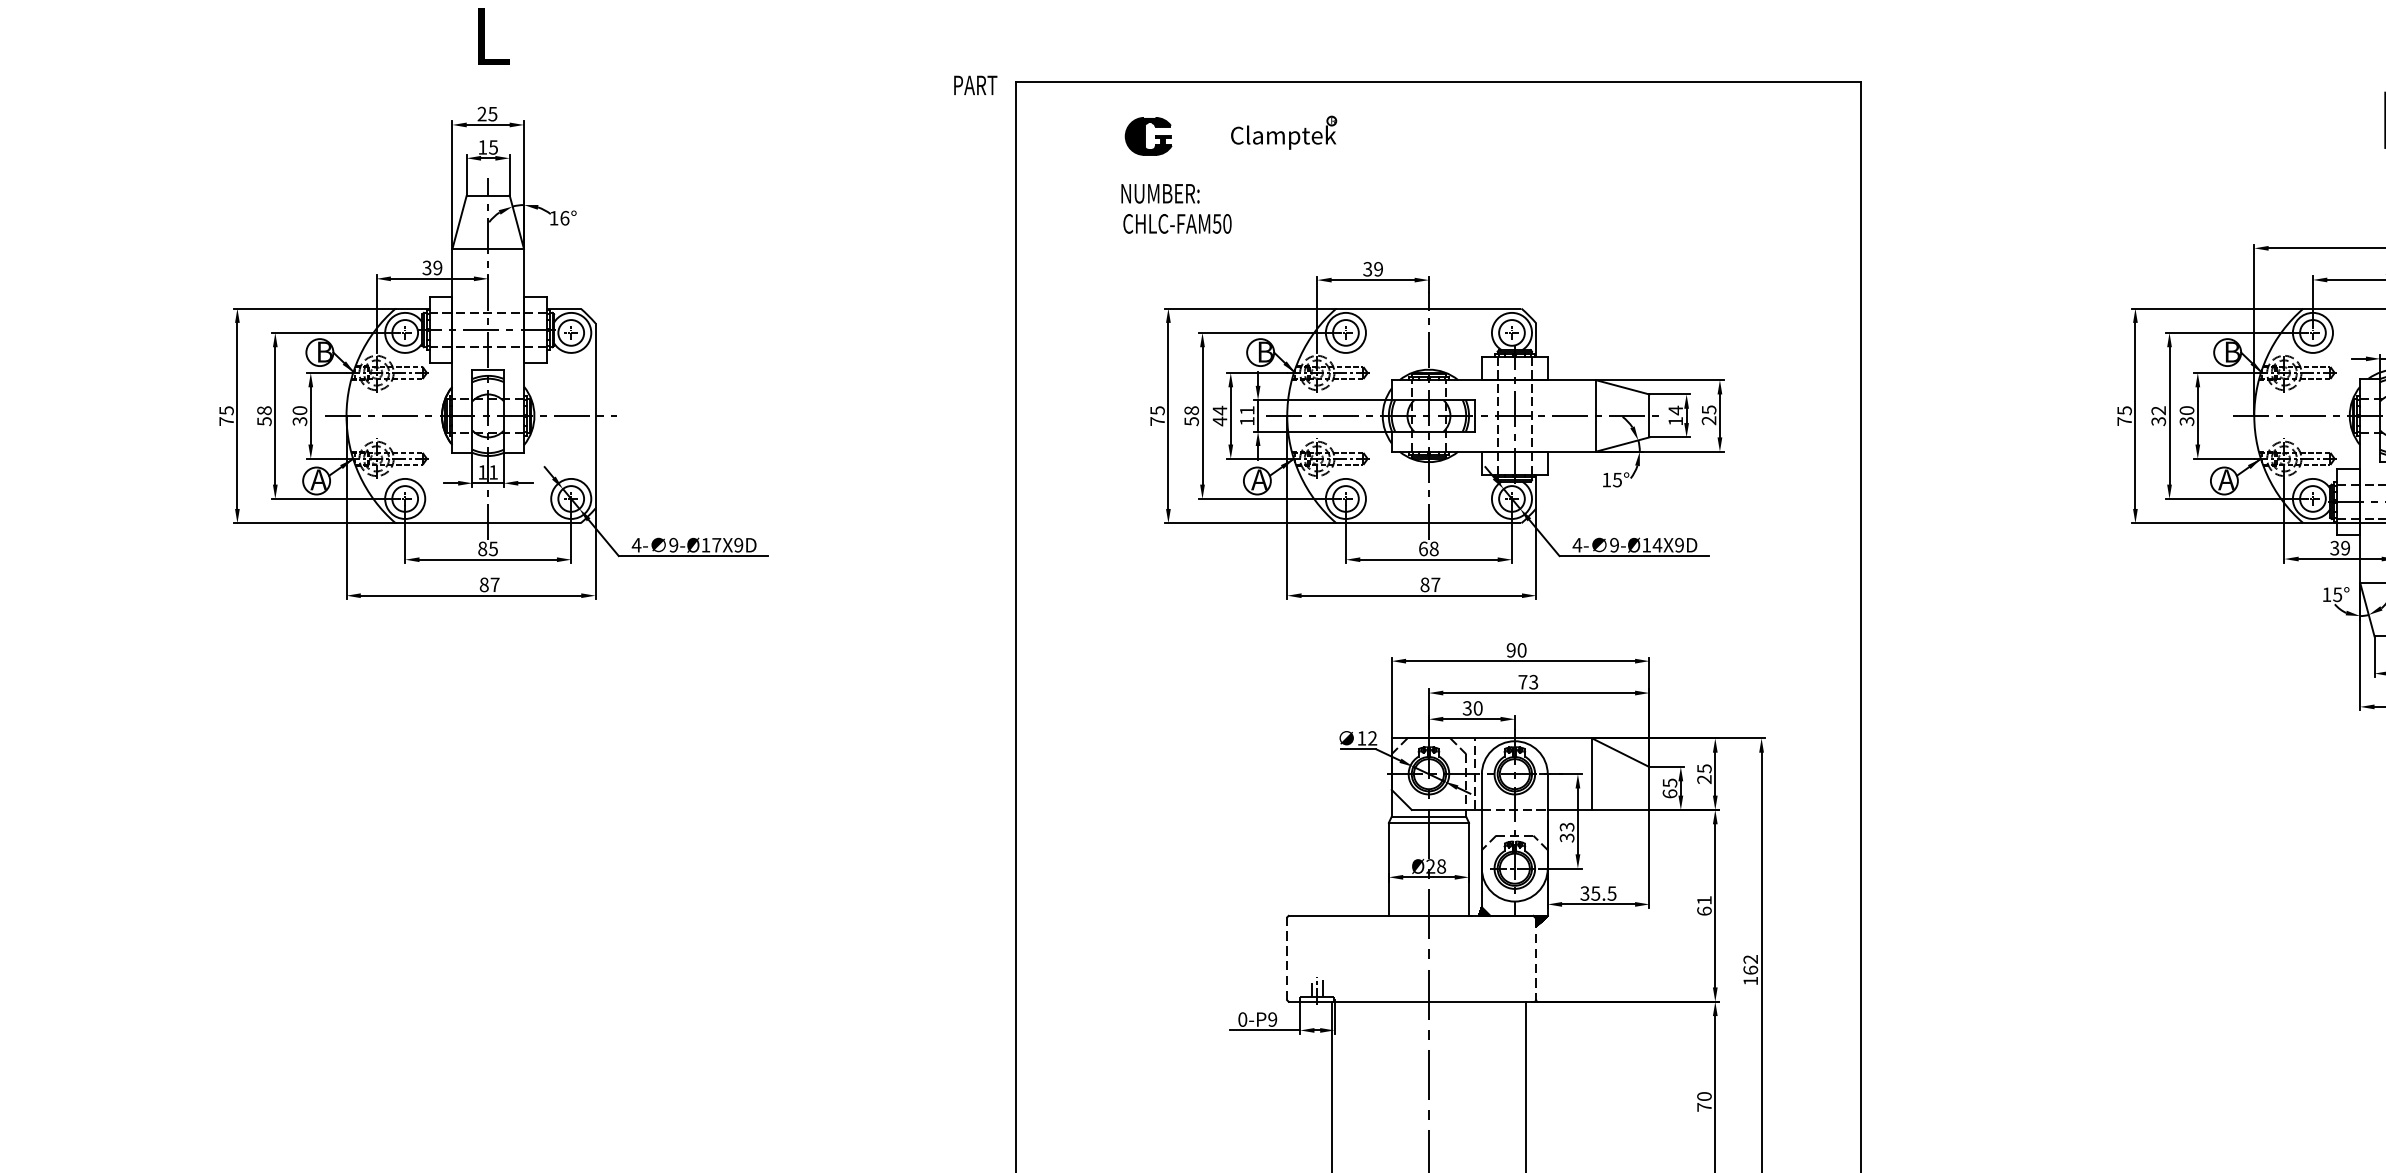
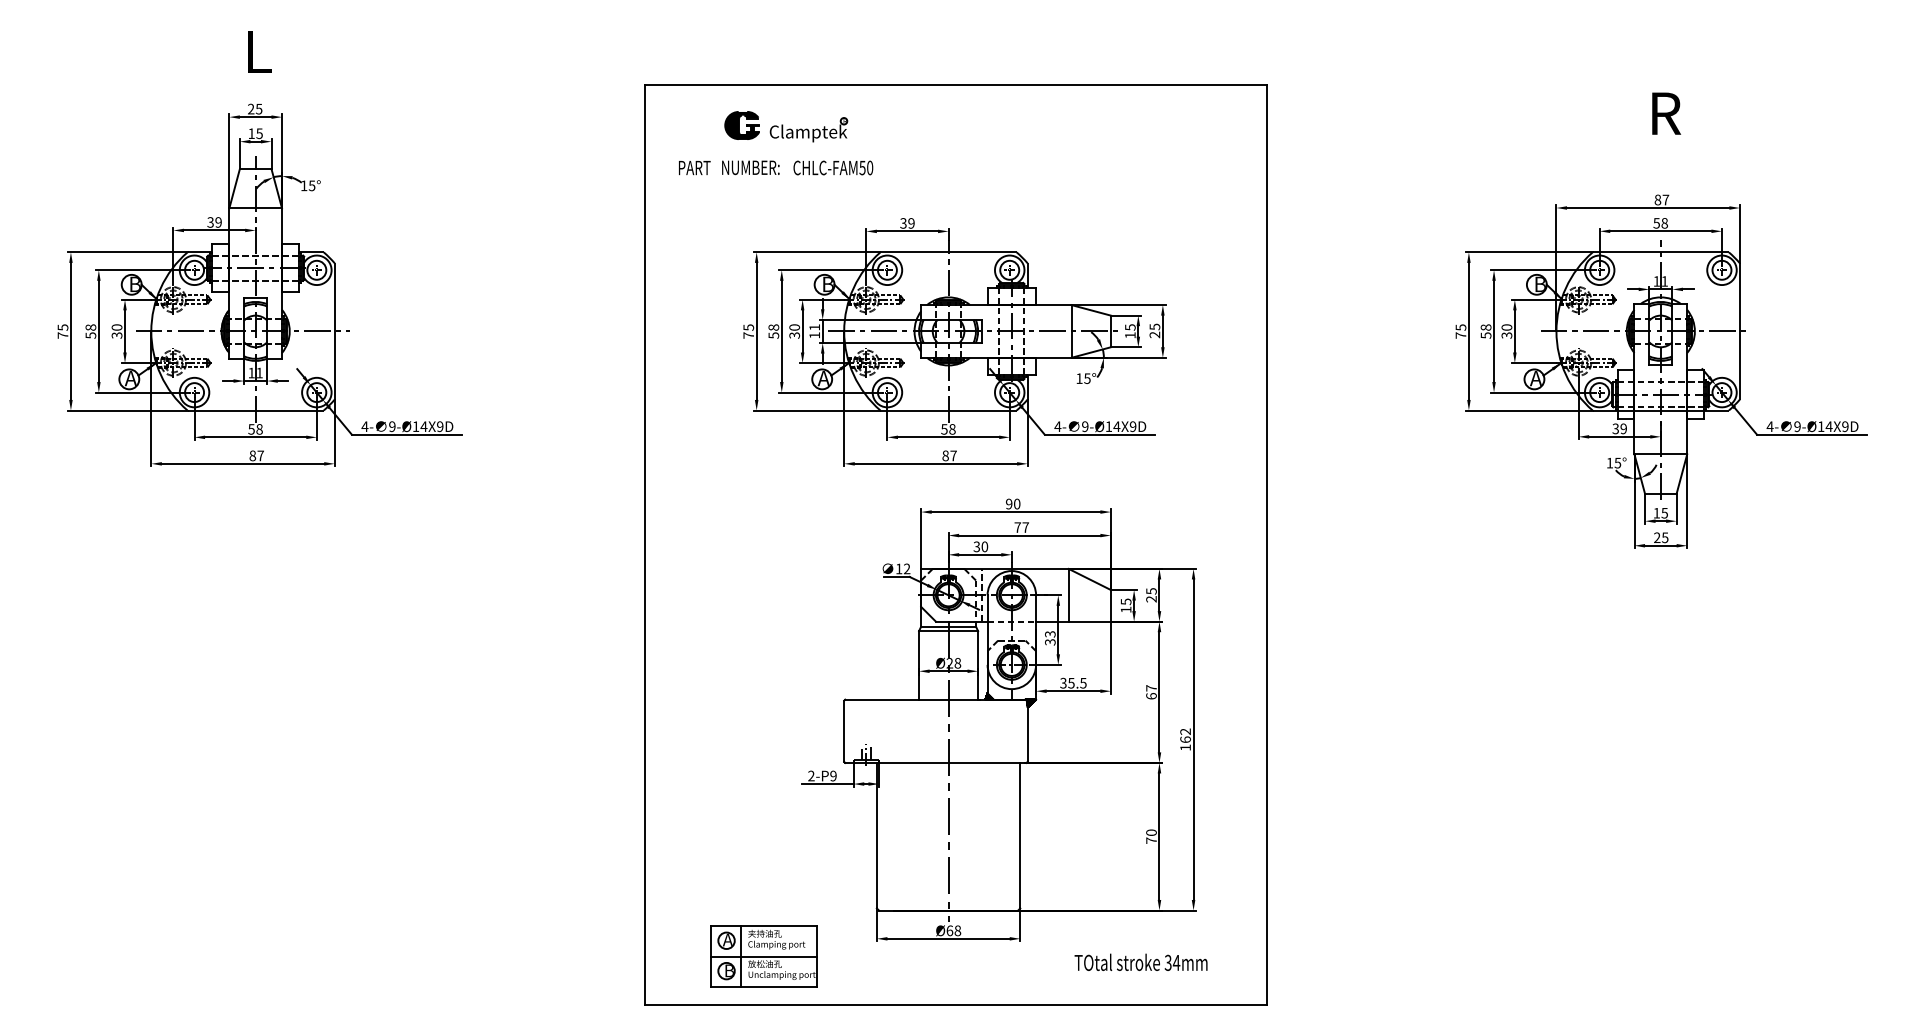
text: (975, 86) -> (694, 168), moved
part: (1283, 132) -> (808, 129), moved
text: (563, 217) -> (311, 185), 16° -> 15°
text: (1177, 223) -> (833, 167), moved
text: (1675, 410) -> (1130, 327), 14 -> 15
text: (1219, 416) -> (794, 331), 44 -> 30
text: (2157, 416) -> (1485, 331), 32 -> 58
text: (716, 544) -> (423, 426), 9-Ø17X9D -> 9-Ø14X9D
text: (487, 549) -> (255, 429), 85 -> 58
text: (1423, 549) -> (944, 429), 68 -> 58
text: (1533, 682) -> (1025, 527), 73 -> 77
text: (1669, 793) -> (1125, 609), 65 -> 15
text: (1704, 900) -> (1151, 688), 61 -> 67
line: (1287, 959) -> (844, 731), dashed -> solid
line: (1536, 960) -> (1027, 732), dashed -> solid
text: (1242, 1018) -> (811, 775), 0-P9 -> 2-P9

